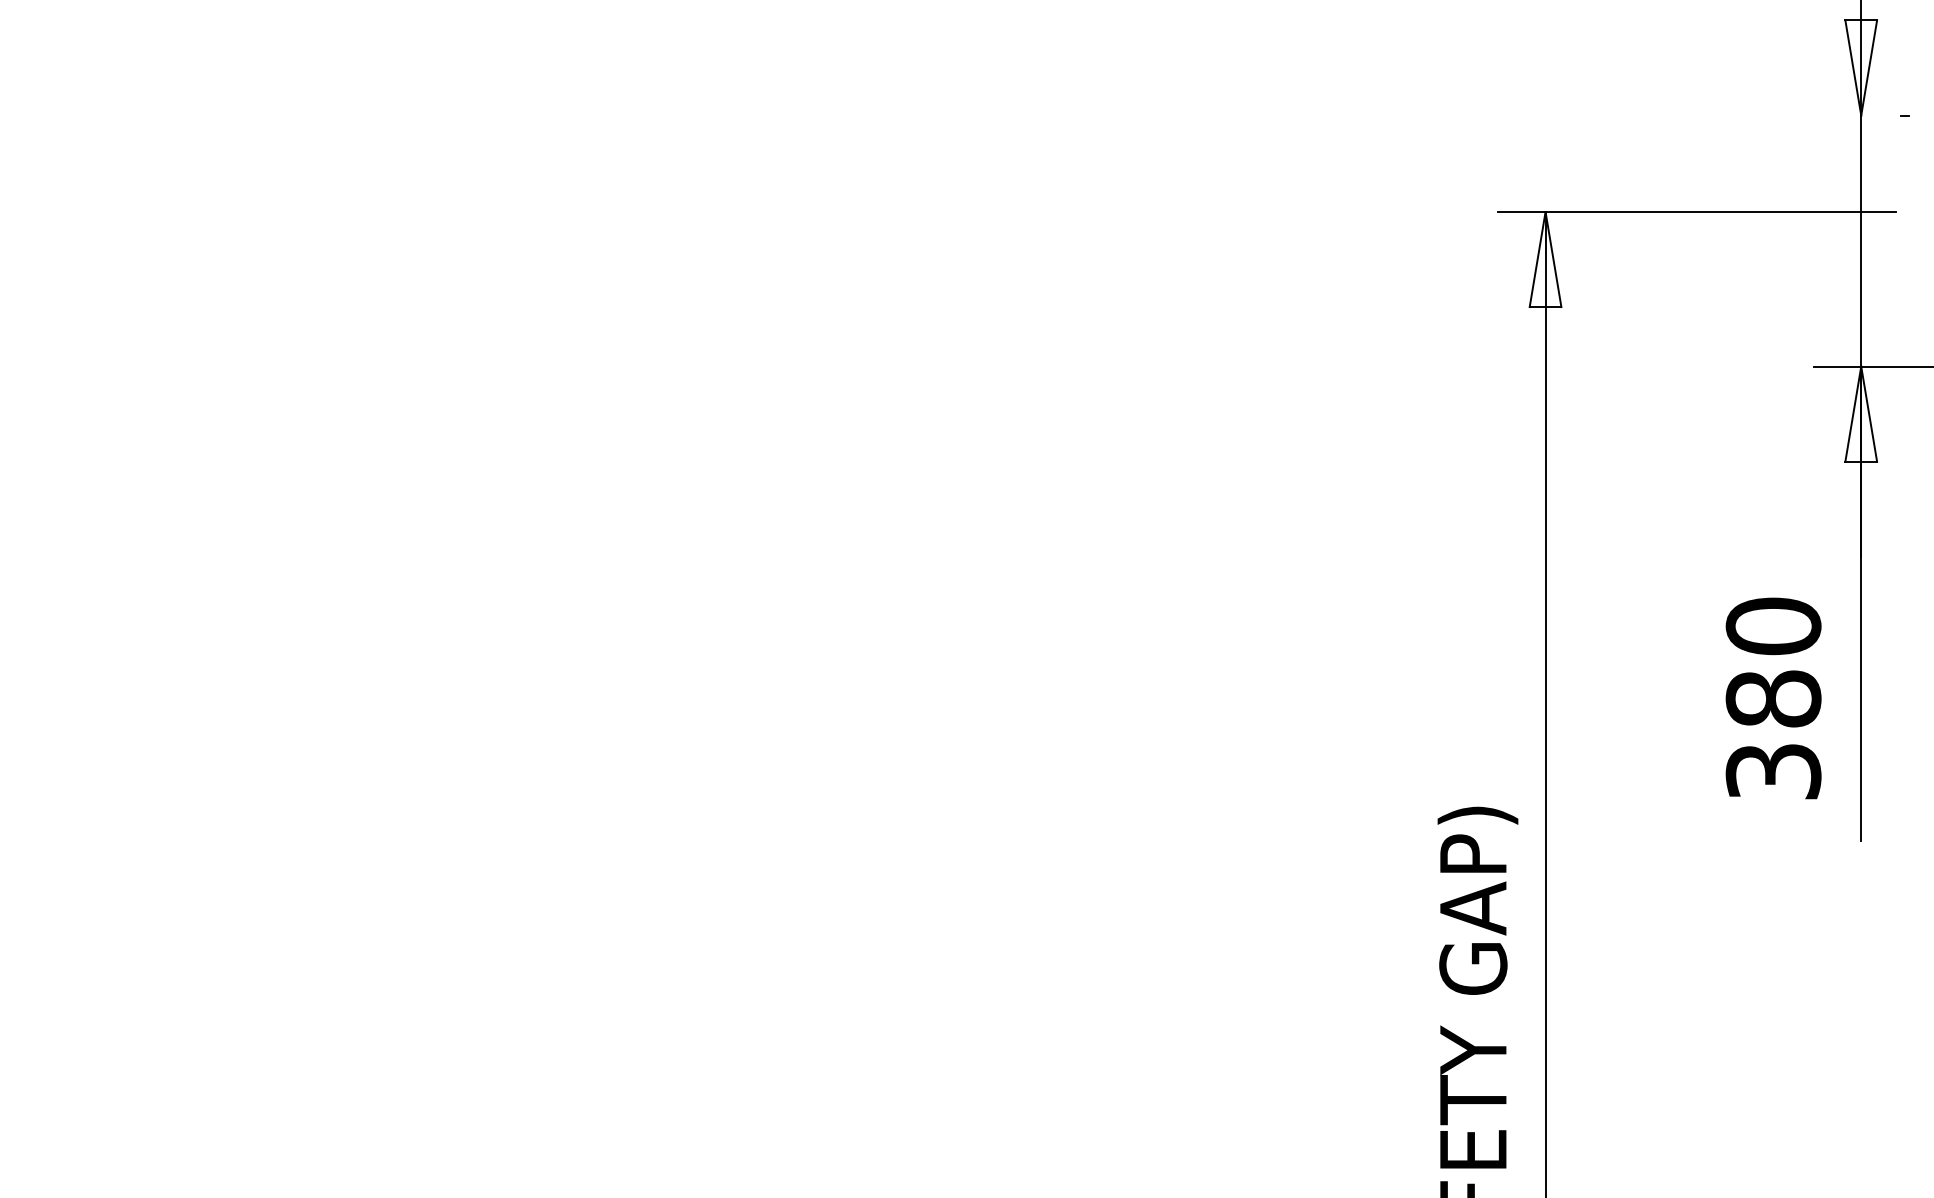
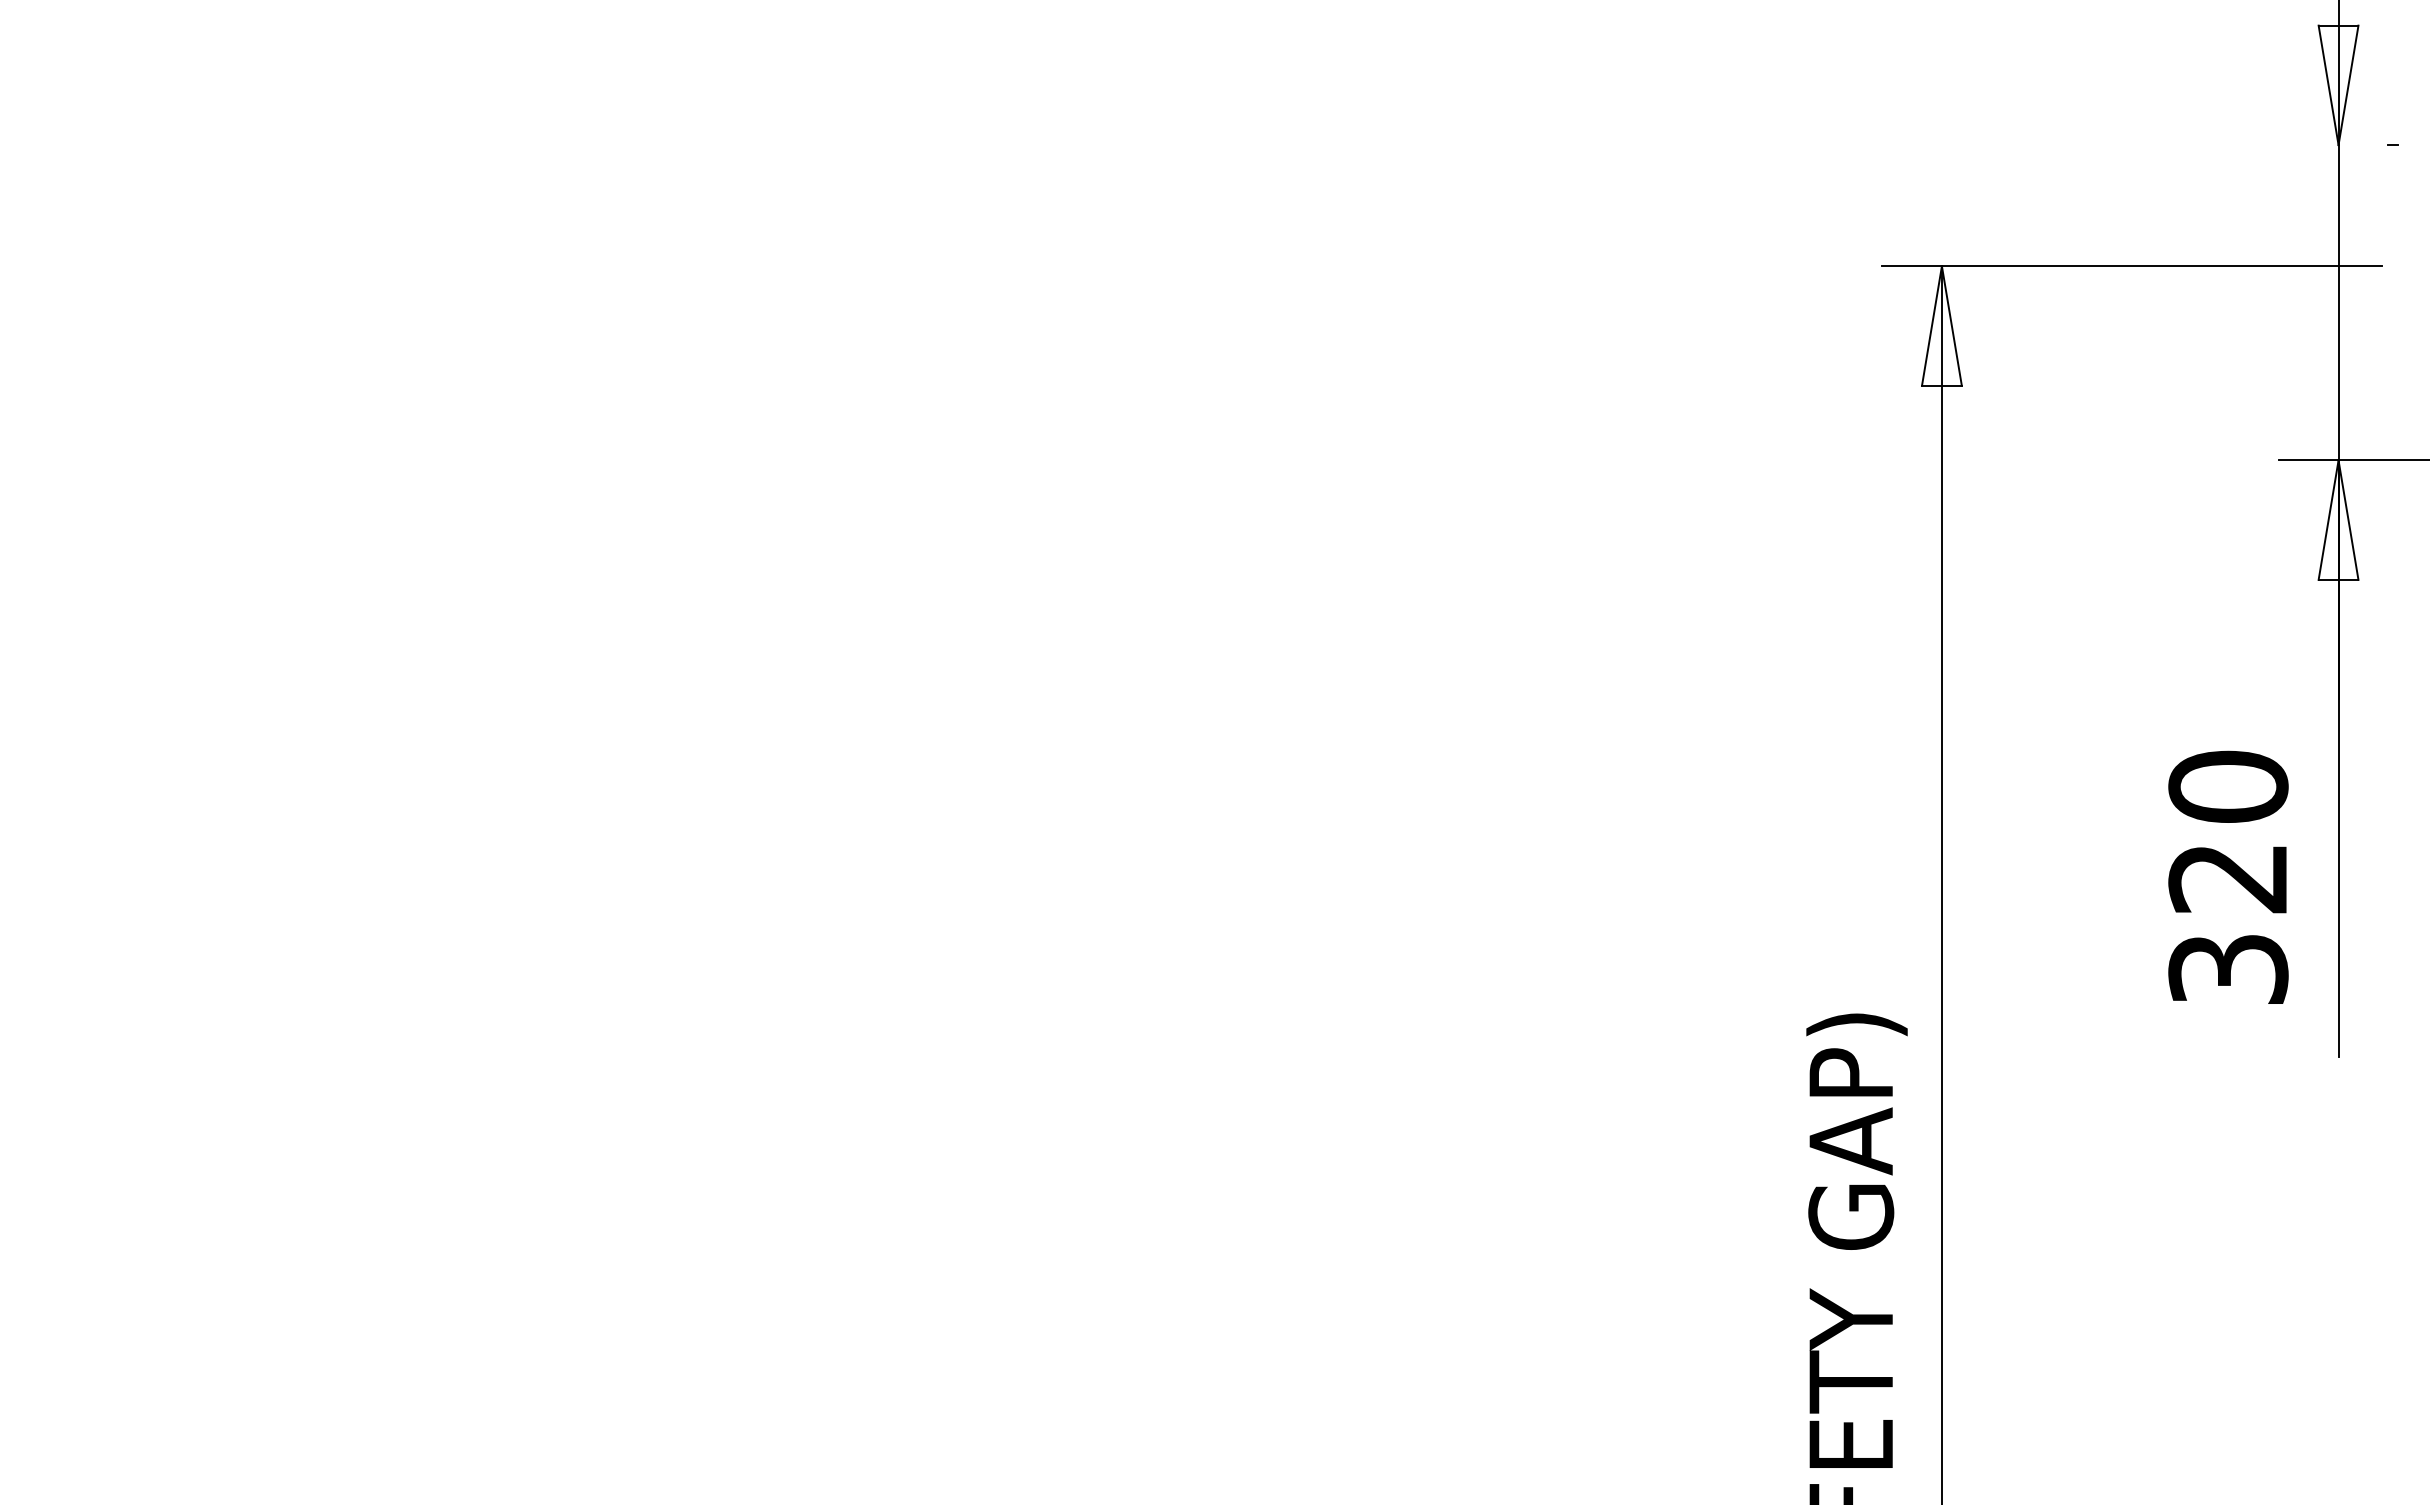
text: (1773, 698) -> (2228, 877), 380 -> 320

